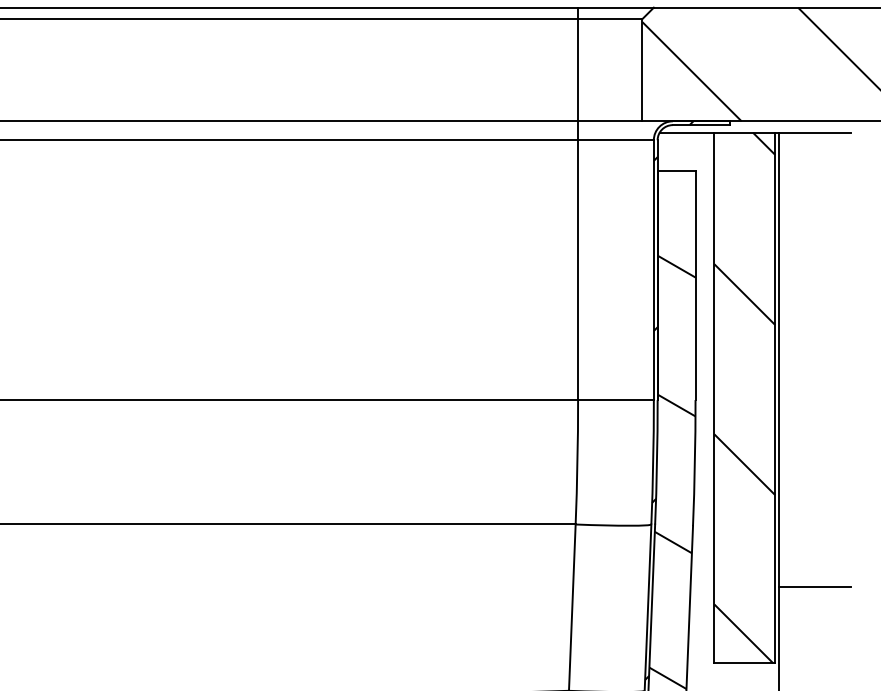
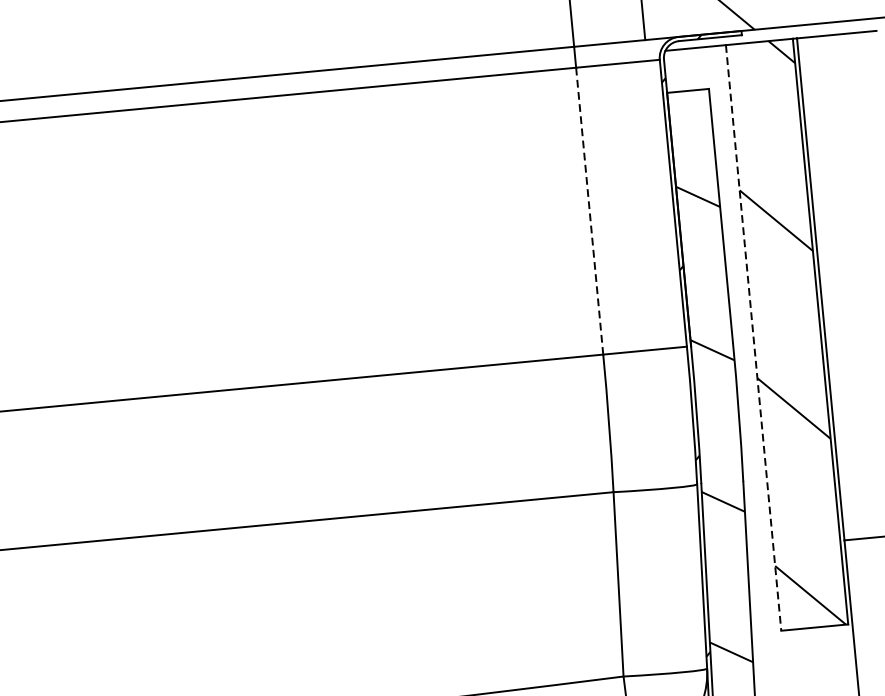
line: (578, 270) -> (590, 211), solid -> dashed
line: (714, 398) -> (753, 338), solid -> dashed

